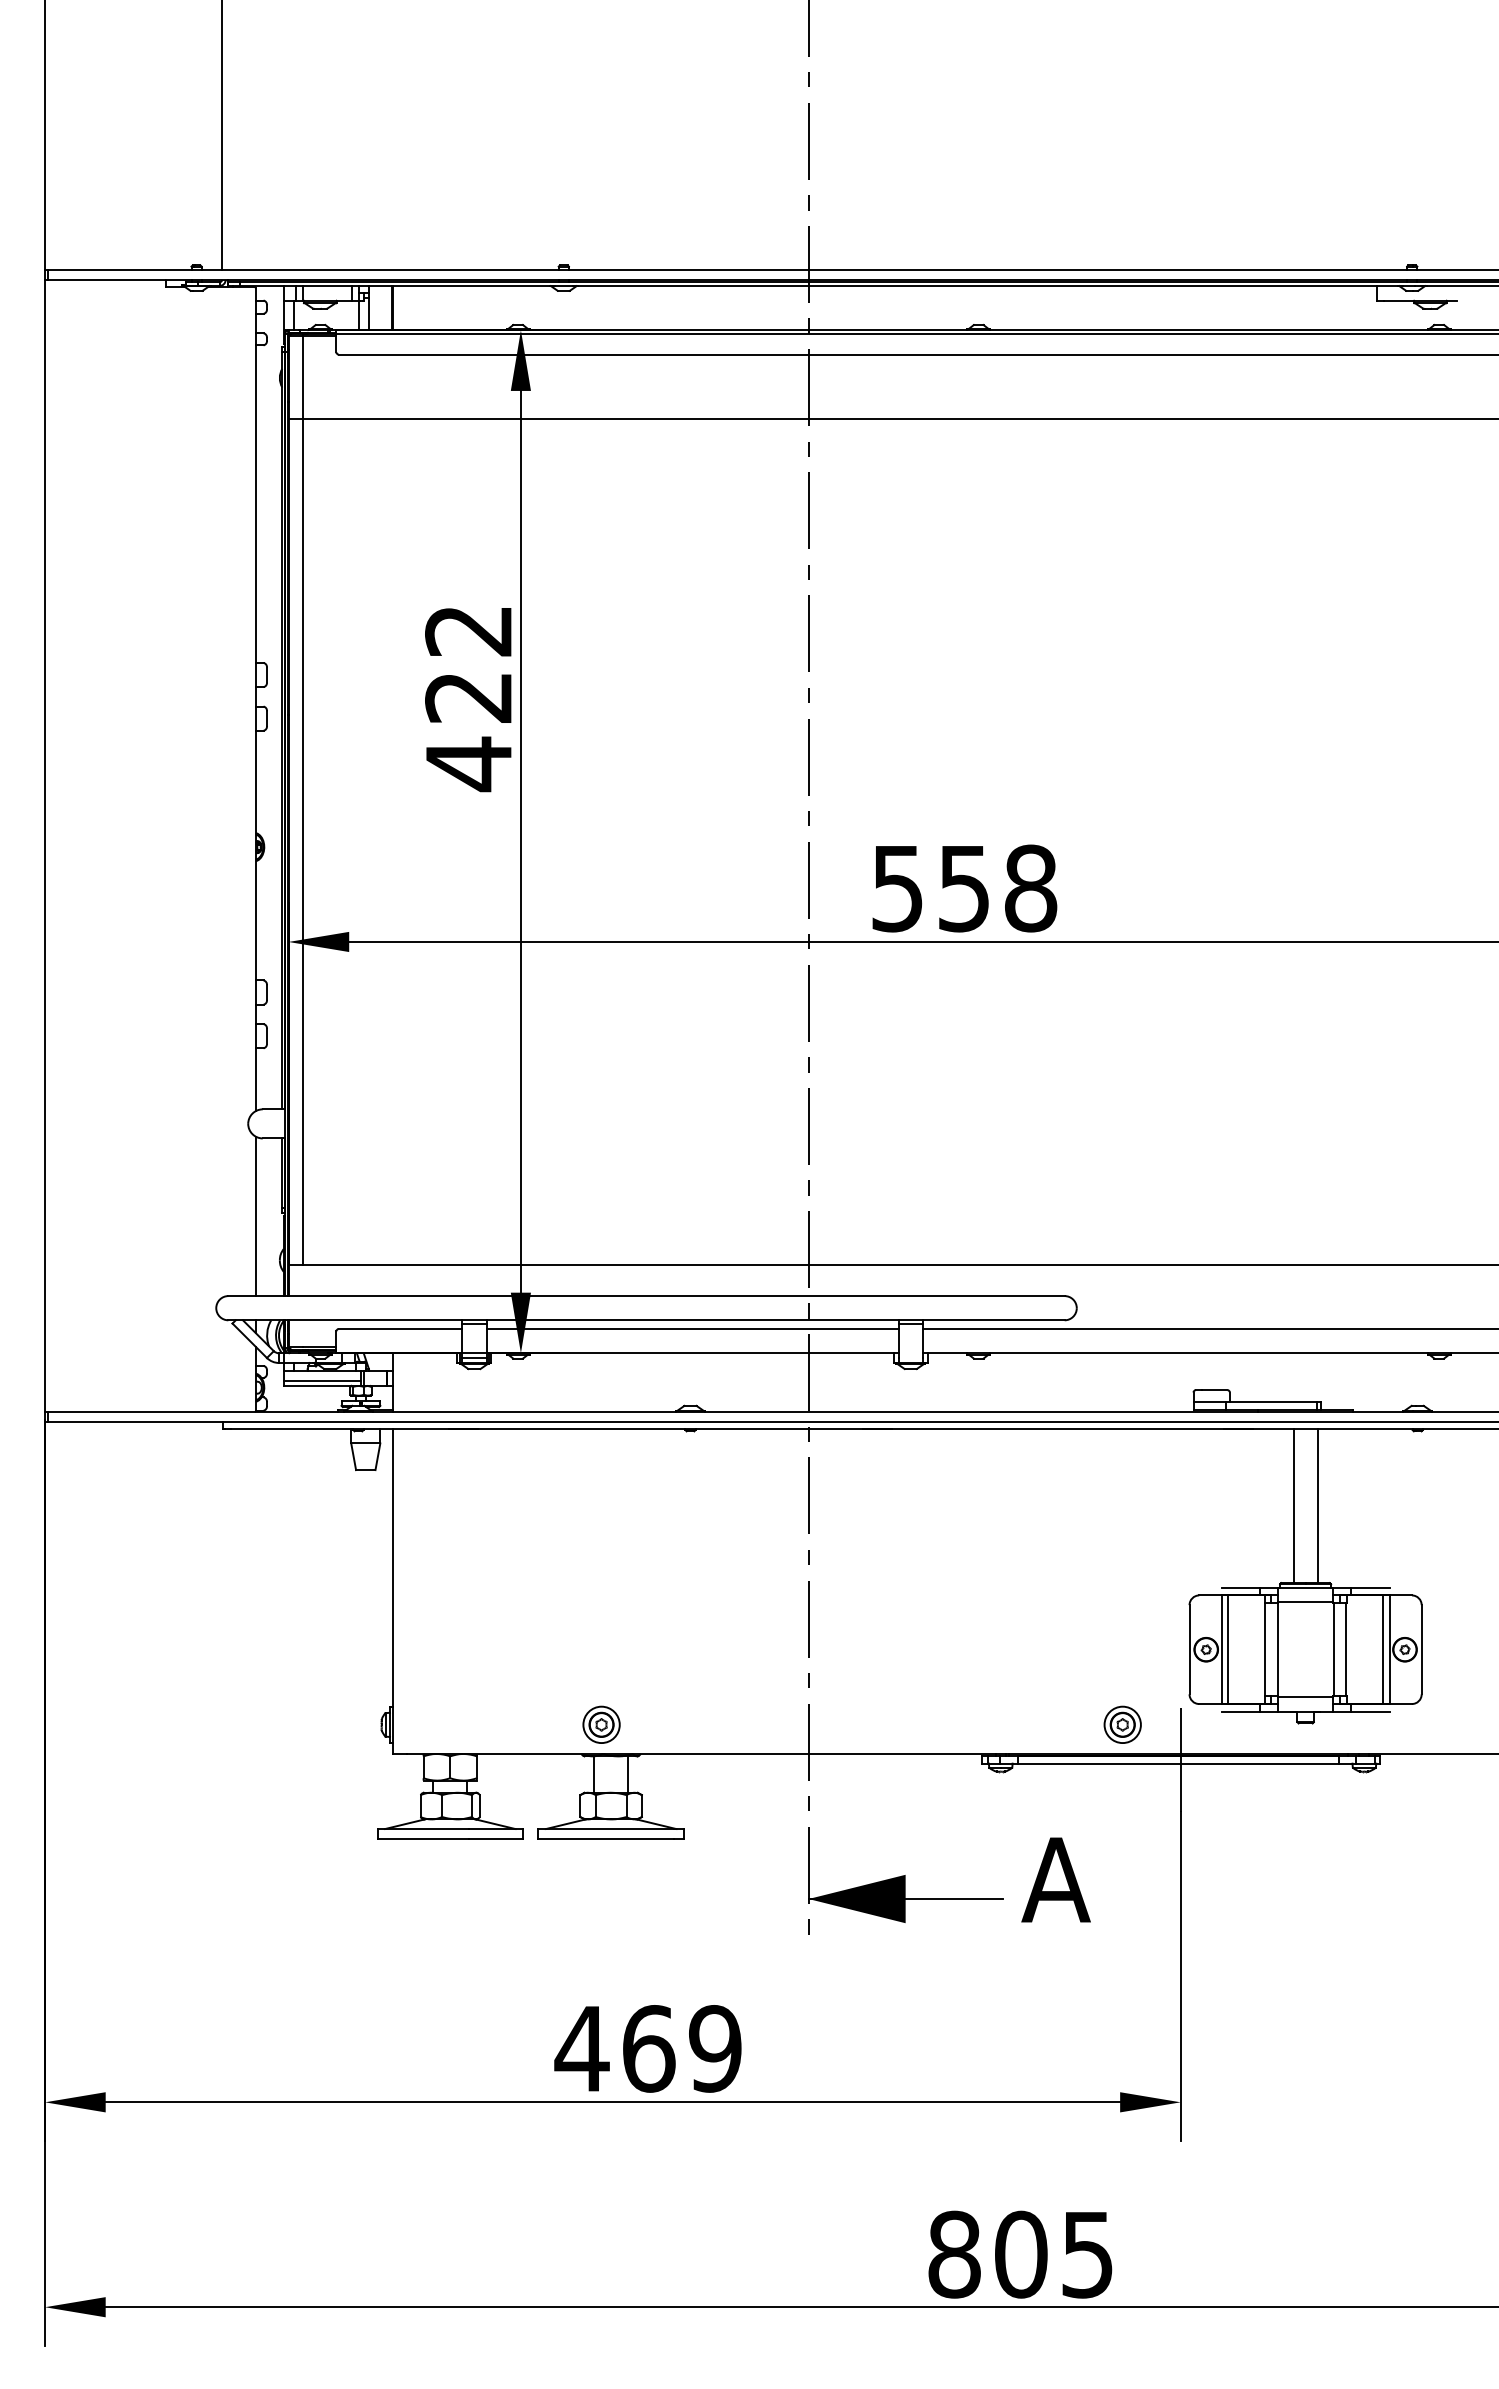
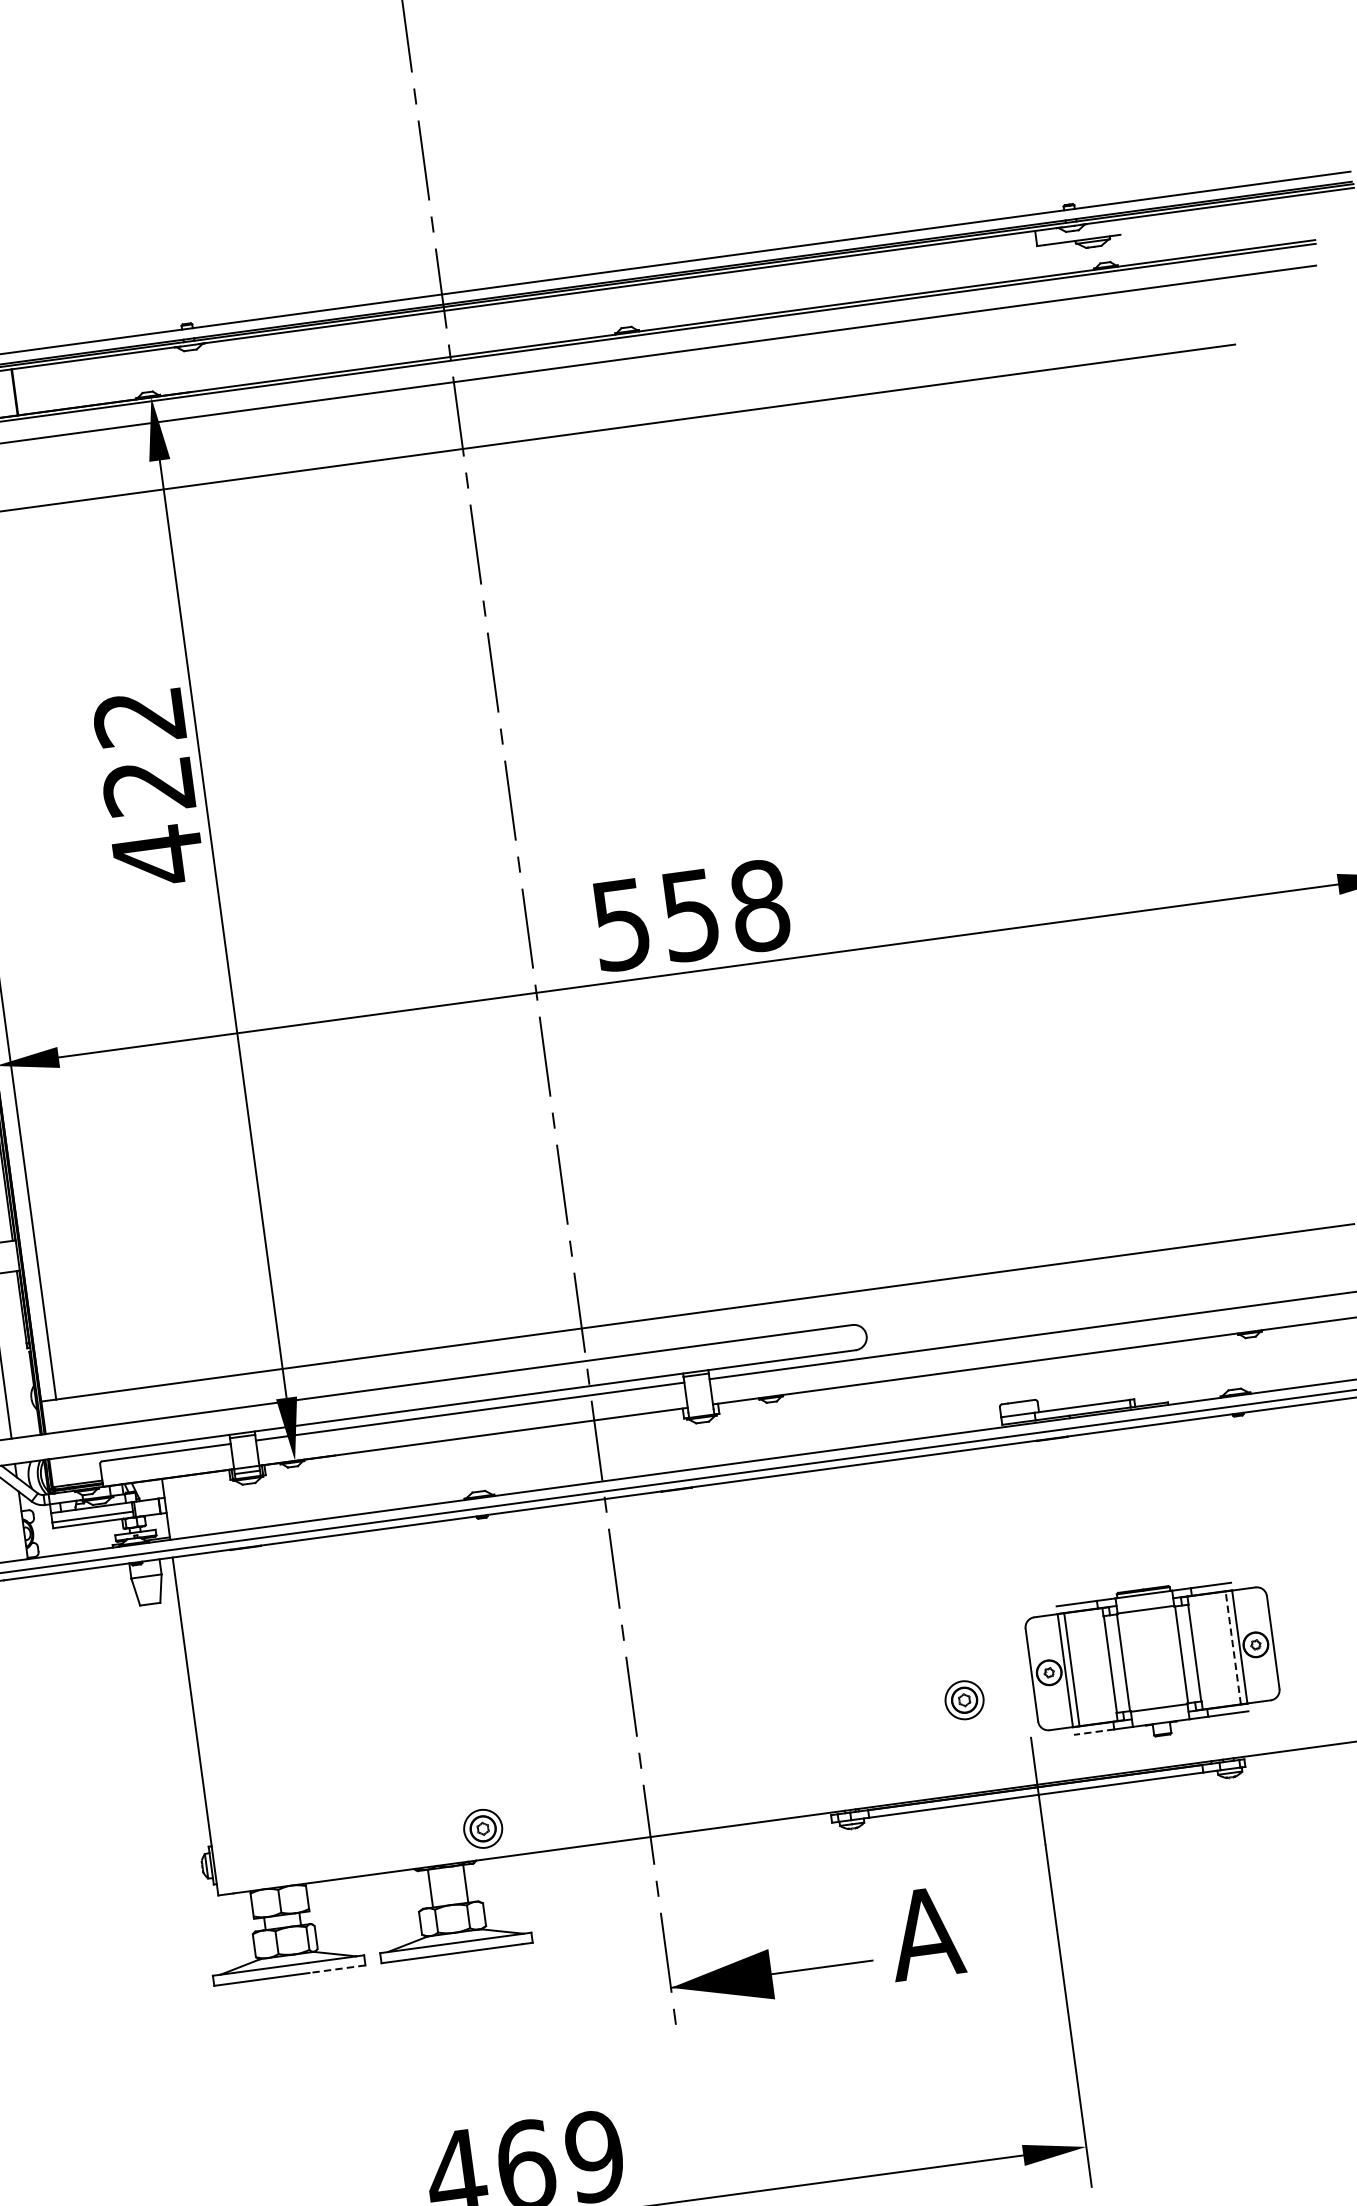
line: (1293, 1505) -> (1119, 1510), removed
line: (1317, 1505) -> (1144, 1507), removed
line: (1383, 1649) -> (1233, 1647), solid -> dashed
line: (1240, 1711) -> (1093, 1732), solid -> dashed
part: (601, 1724) -> (483, 1828), moved
part: (1122, 1724) -> (964, 1699), moved
line: (496, 1838) -> (337, 1968), solid -> dashed

